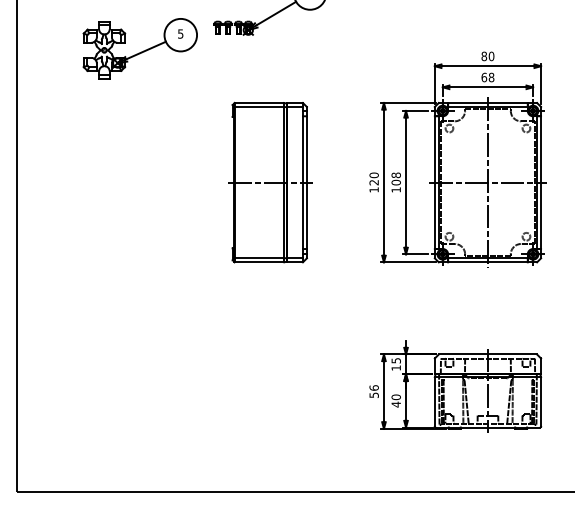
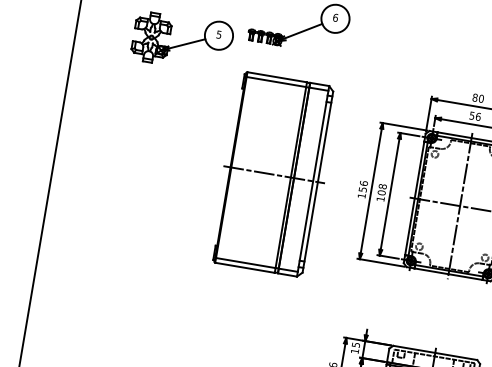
text: (487, 77) -> (474, 116), 68 -> 56
text: (373, 178) -> (362, 186), 120 -> 156
part: (270, 182) -> (274, 174), size x1.4

